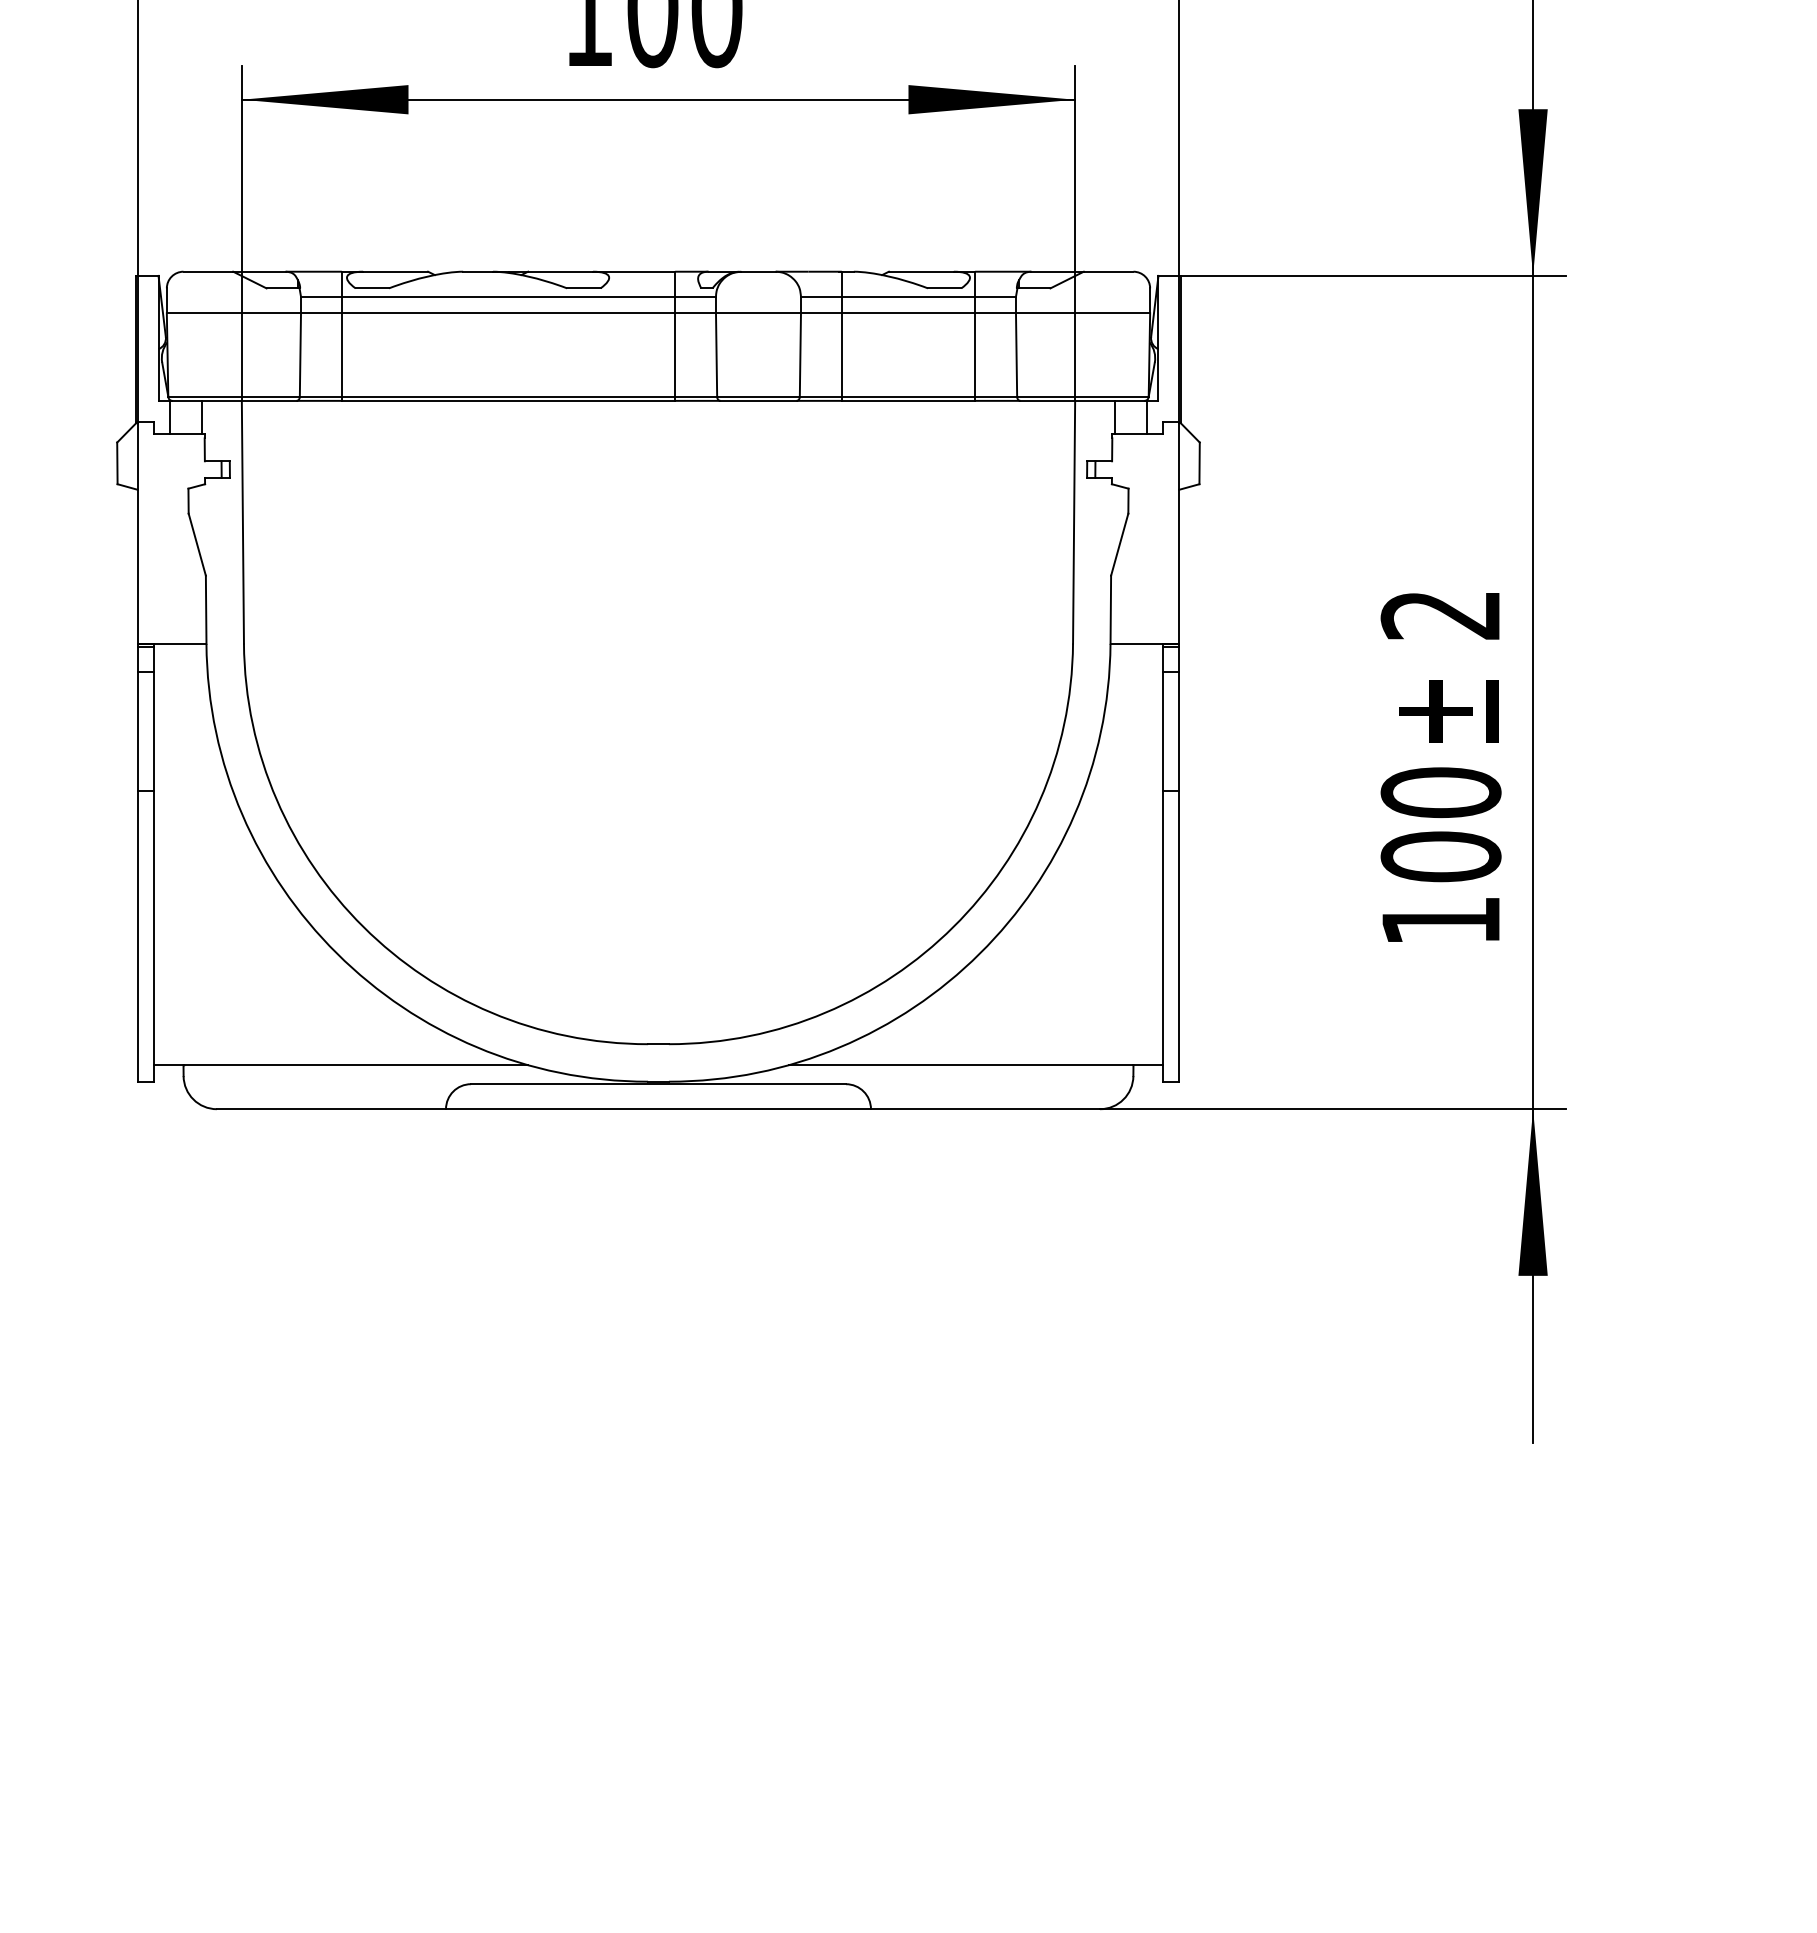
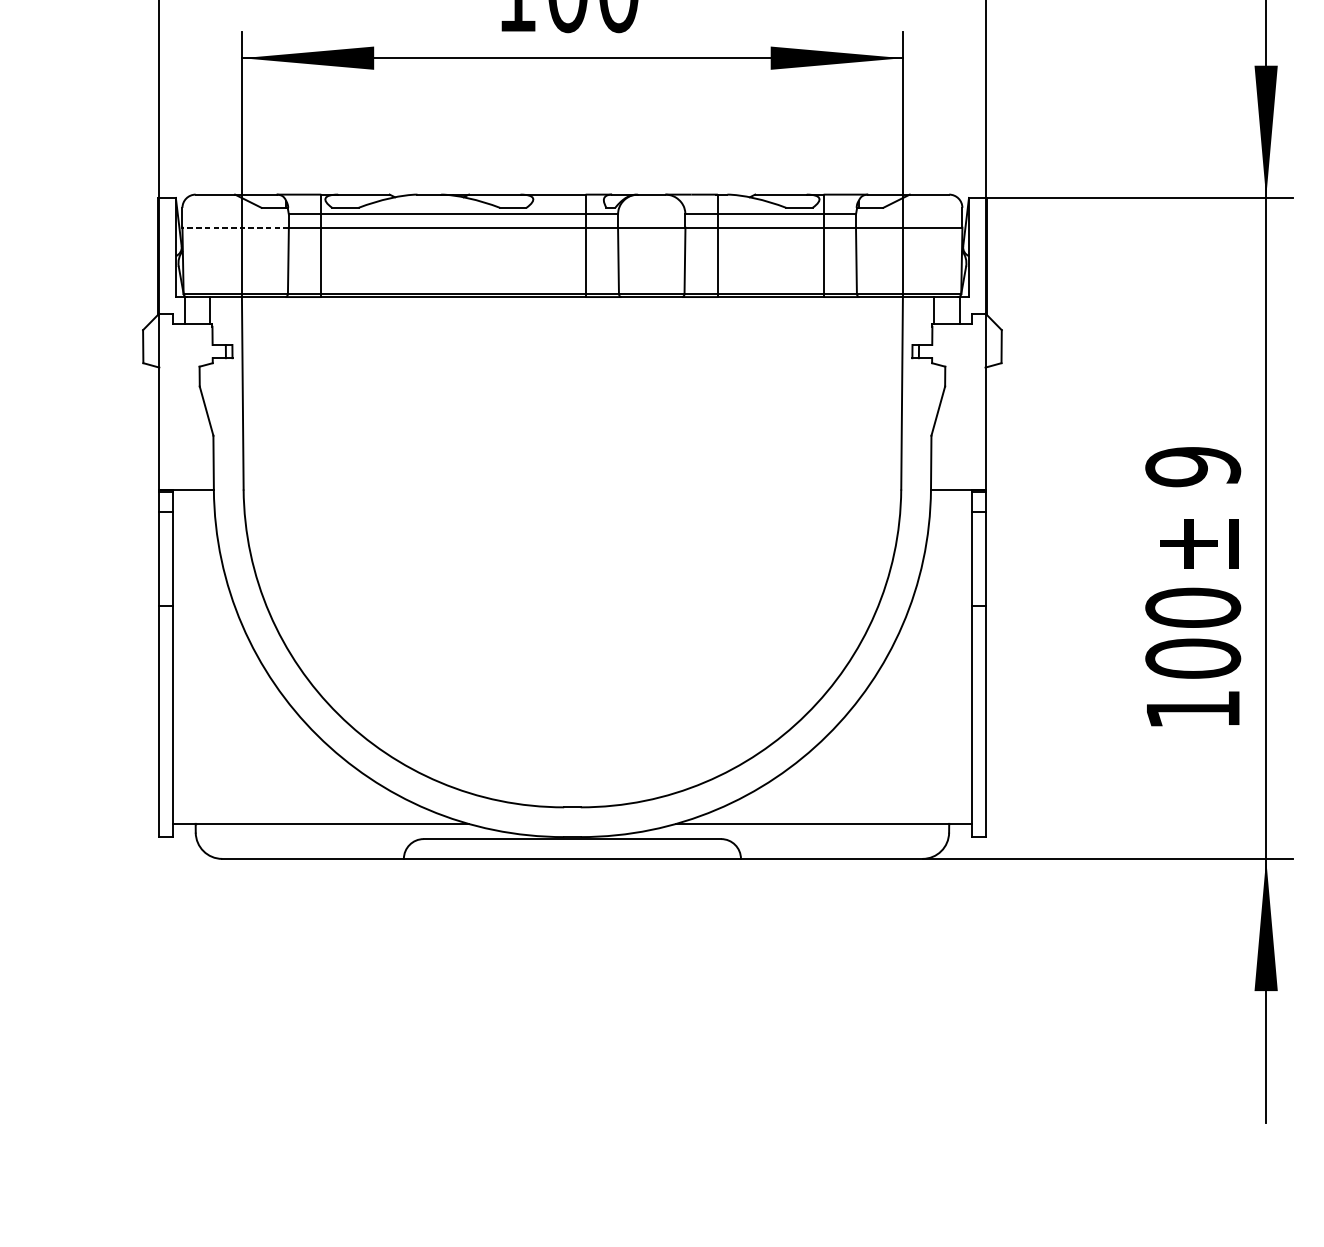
line: (233, 313) -> (235, 227), solid -> dashed
text: (1440, 615) -> (1192, 467), 2 -> 9

